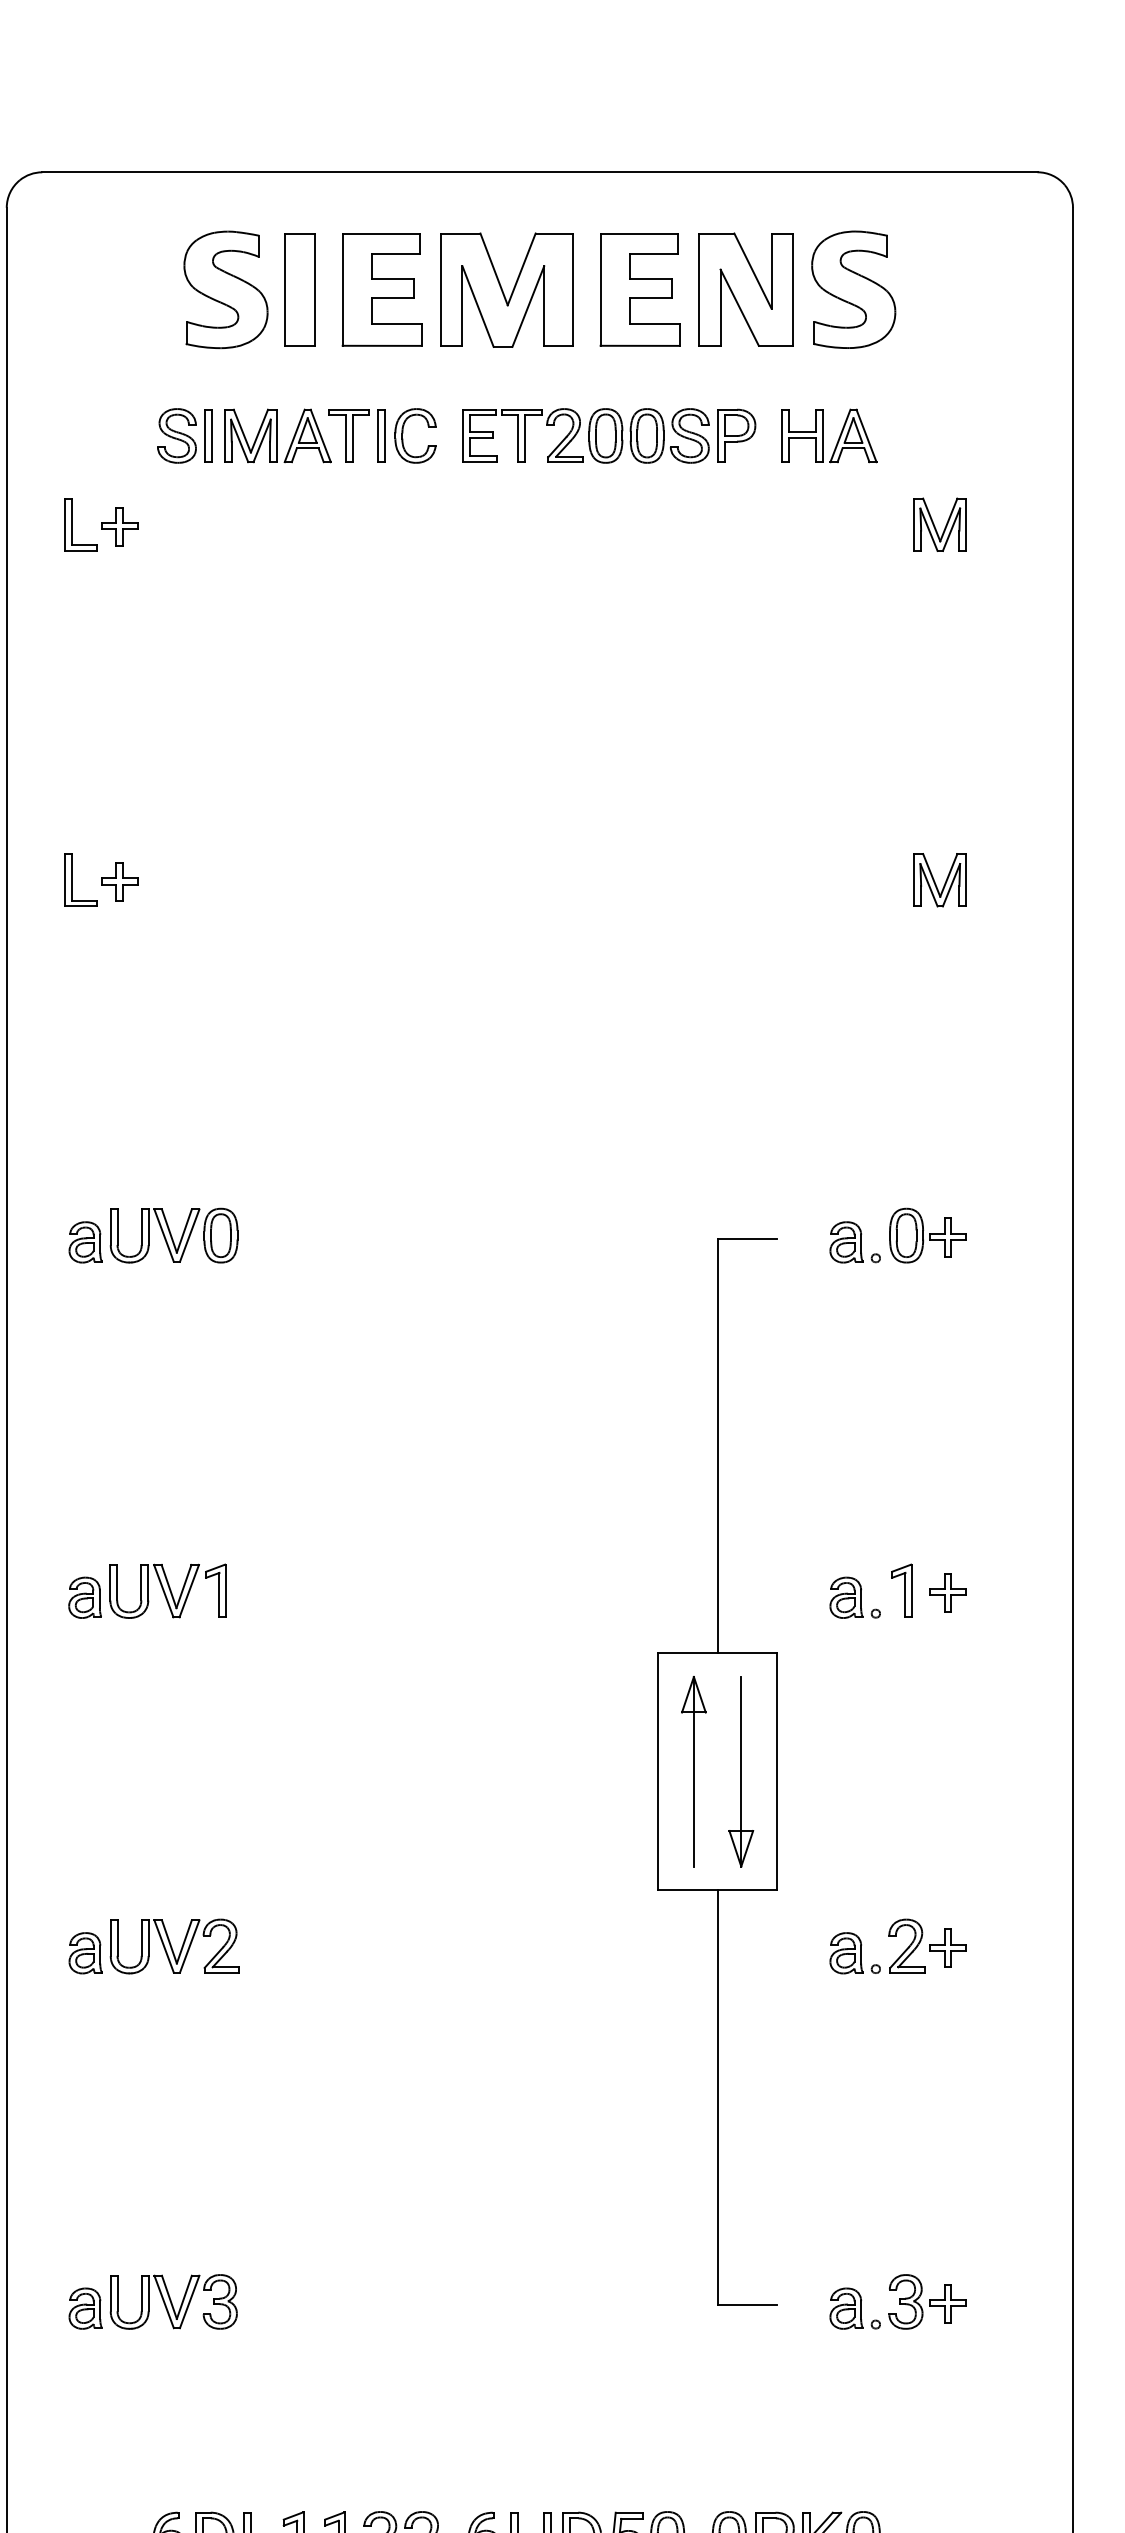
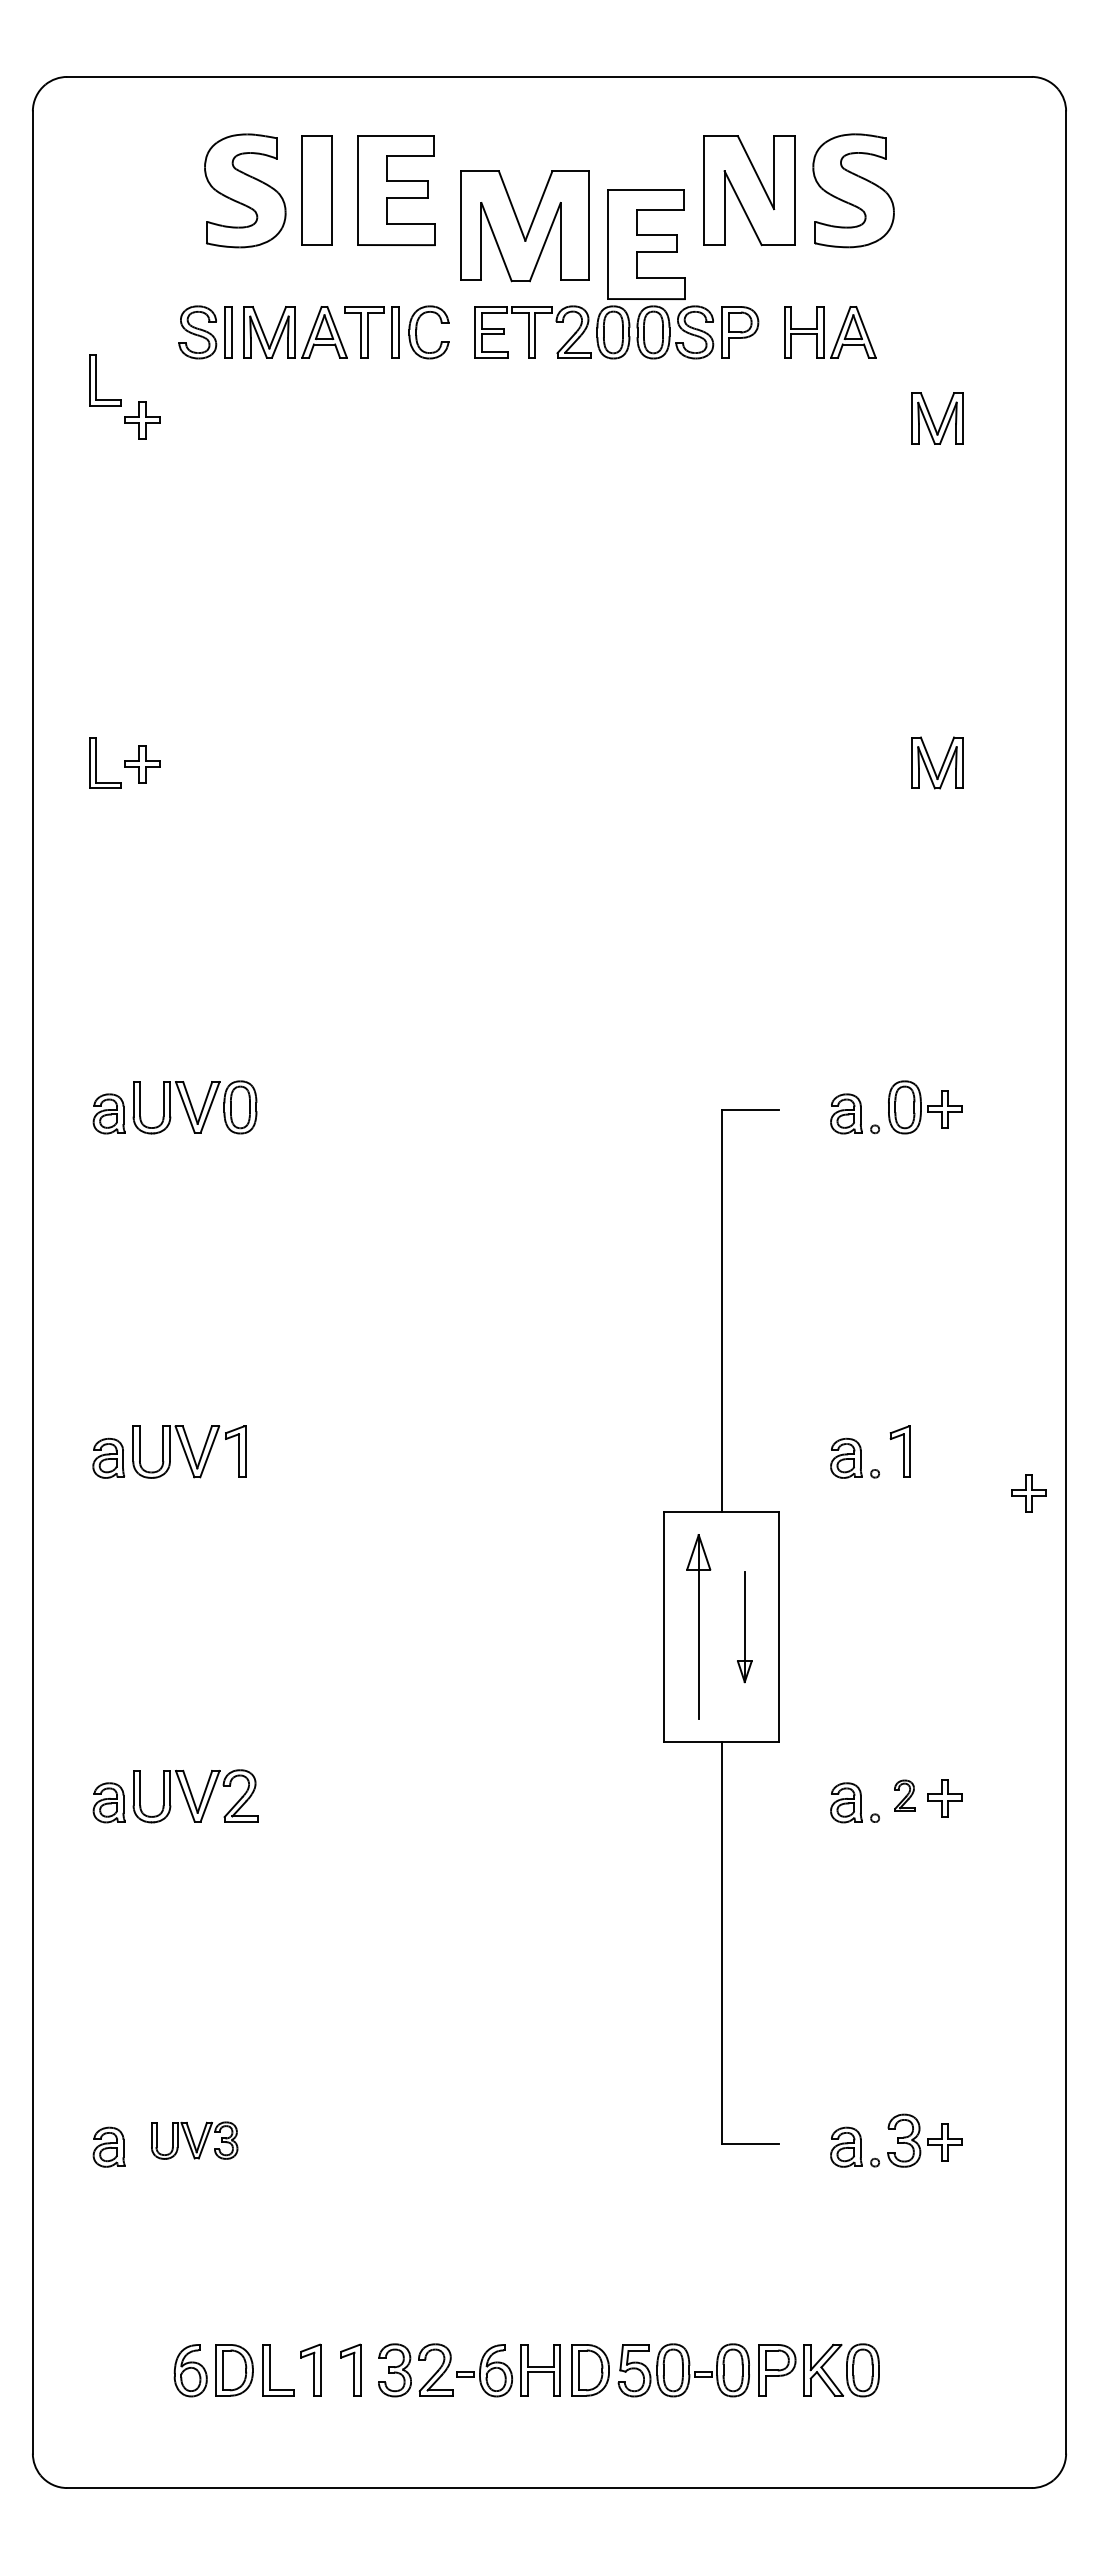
part: (639, 289) -> (646, 244), moved
part: (506, 290) -> (524, 226), moved
part: (72, 524) -> (96, 380), moved
part: (947, 1592) -> (1028, 1493), moved
part: (741, 1771) -> (744, 1626), size x0.6
part: (906, 1945) -> (904, 1795), size x0.6
part: (173, 2301) -> (194, 2140), size x0.7

